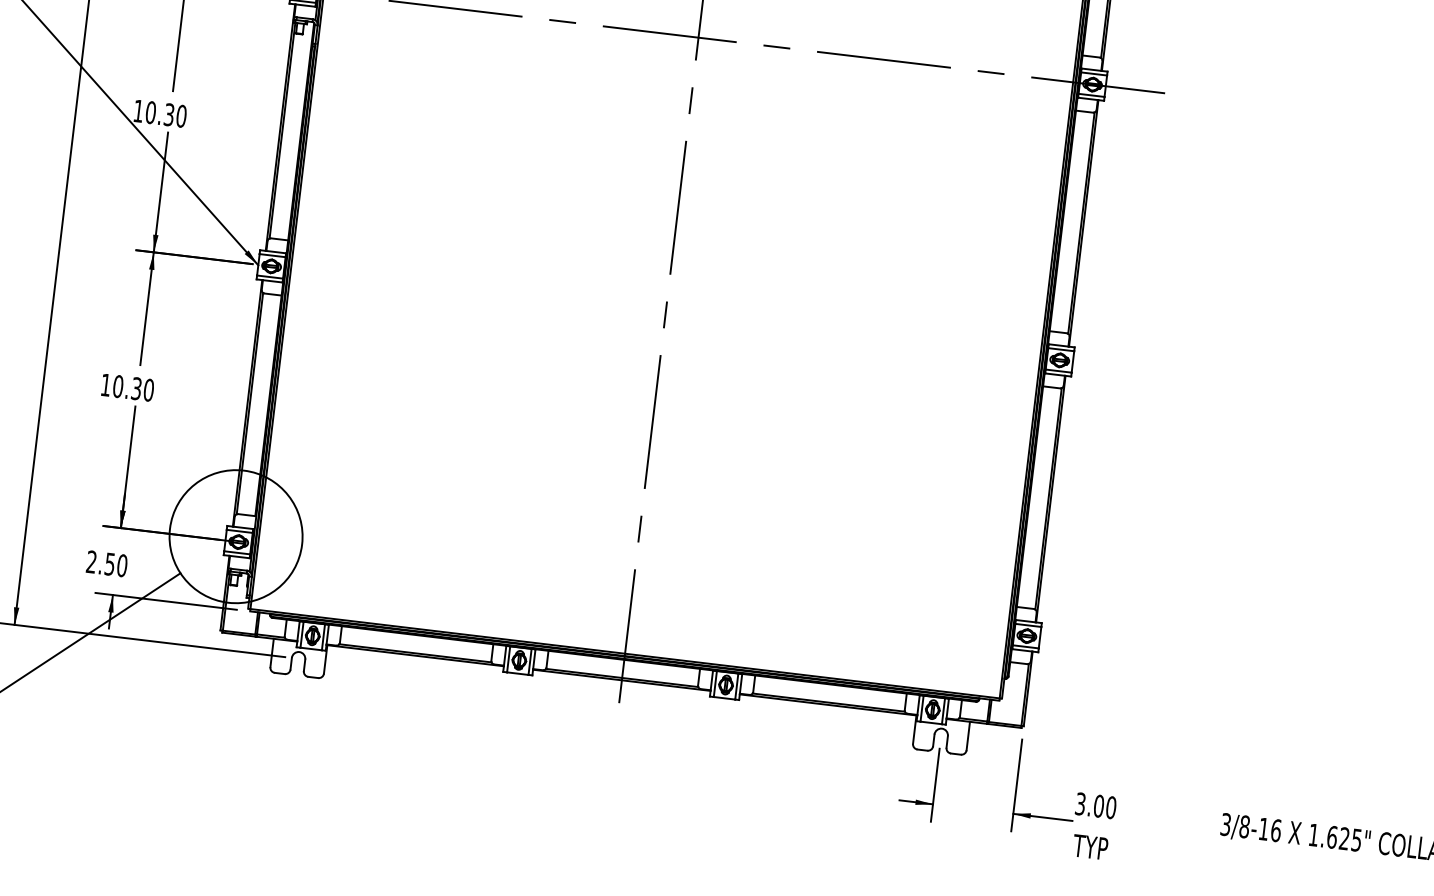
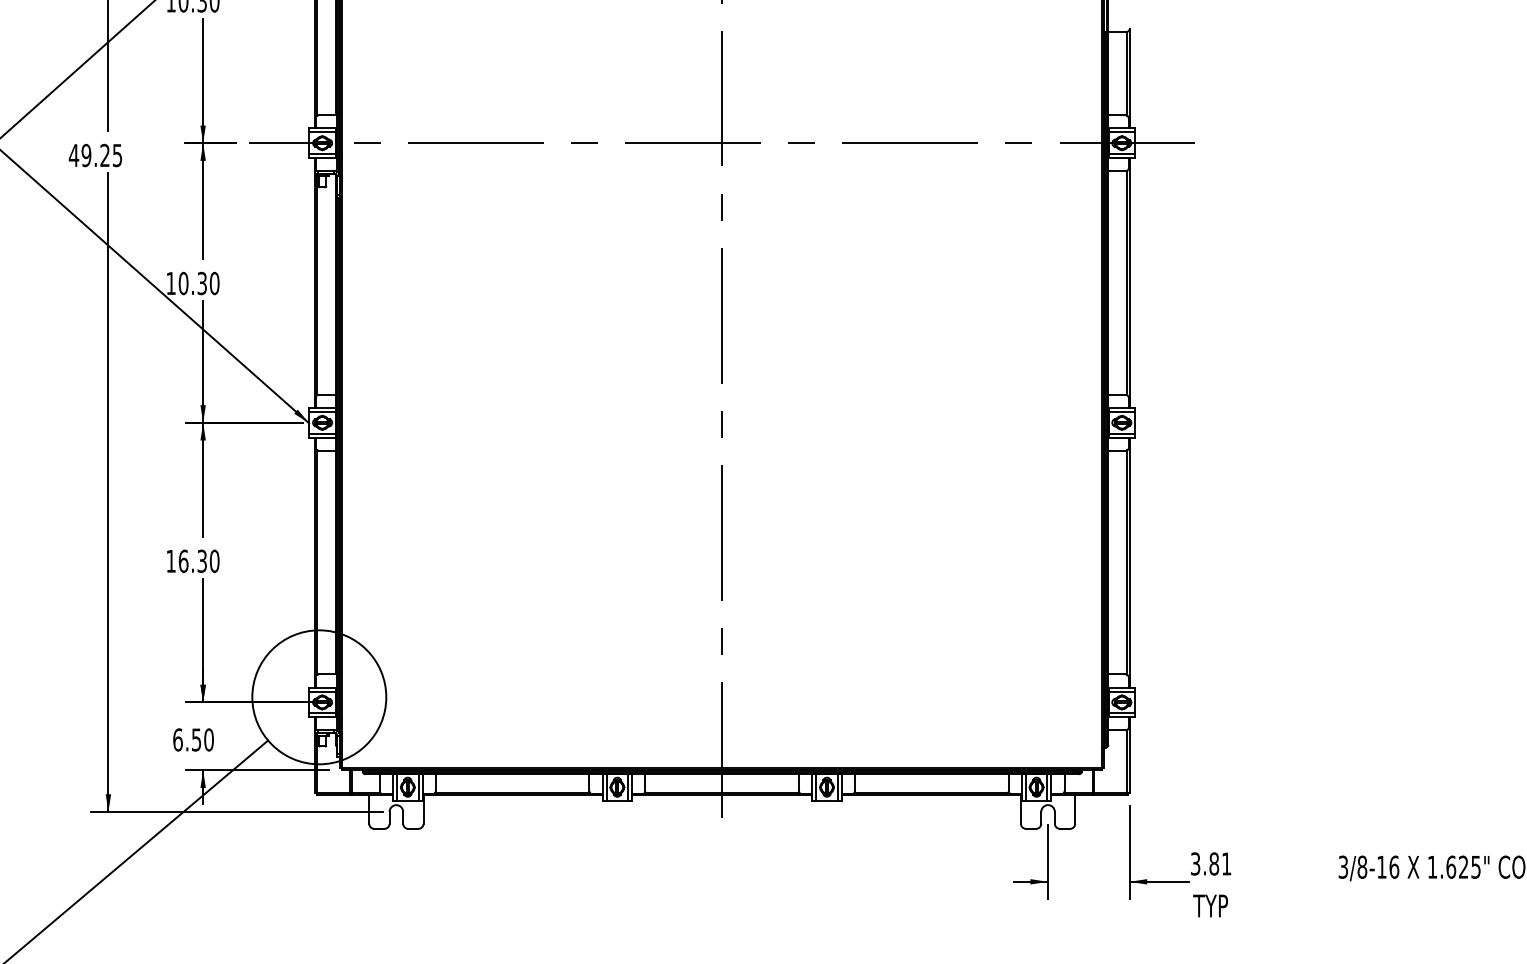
text: (118, 385) -> (183, 560), 10.30 -> 16.30
text: (91, 561) -> (177, 739), 2.50 -> 6.50
text: (1105, 806) -> (1220, 863), 3.00 -> 3.81

